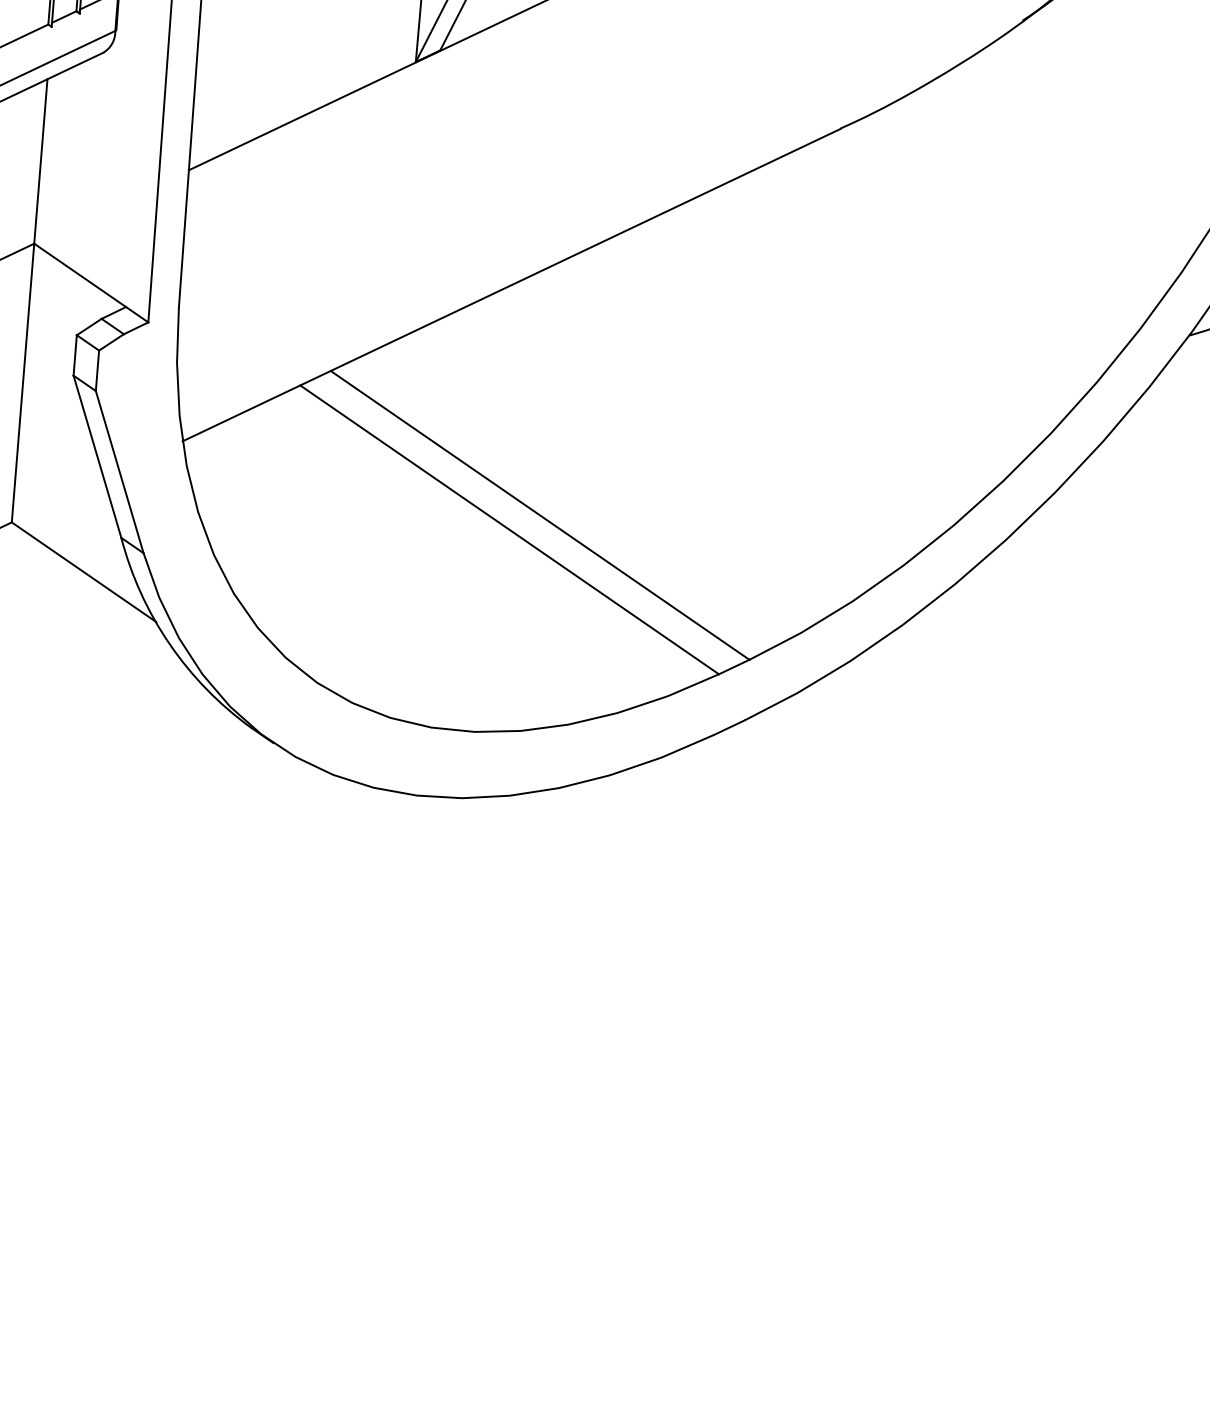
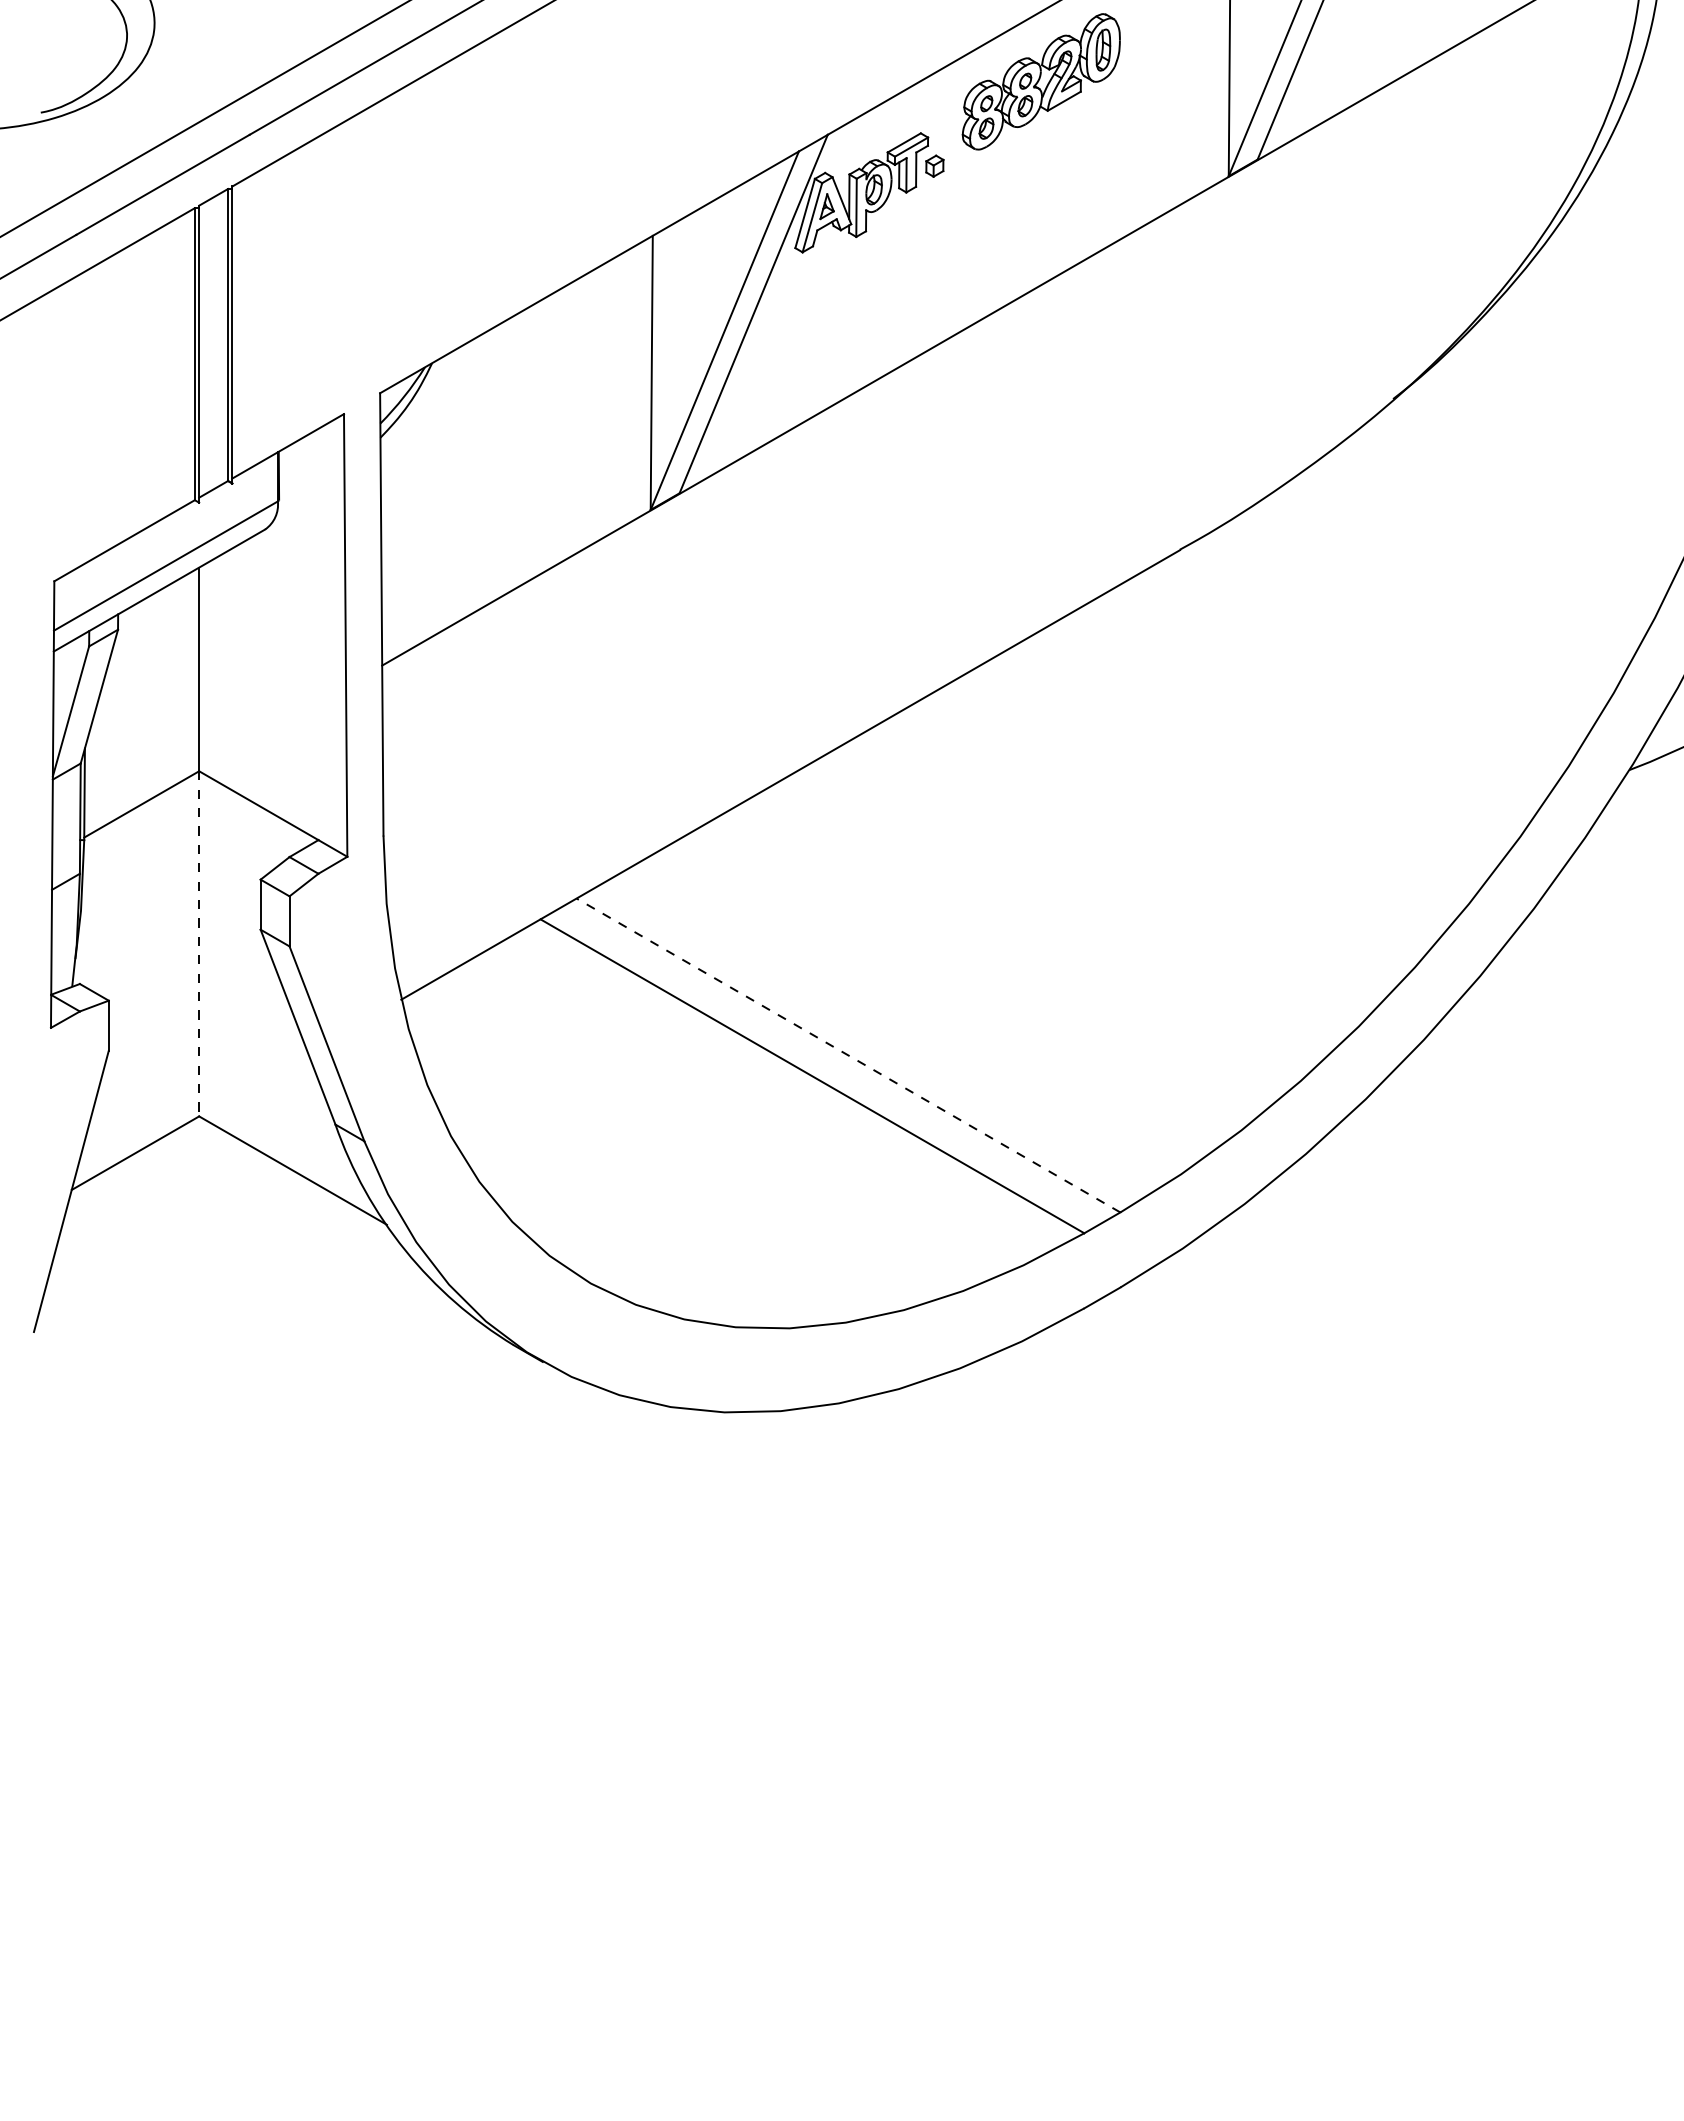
line: (23, 382) -> (199, 943), solid -> dashed
line: (540, 515) -> (848, 1055), solid -> dashed

